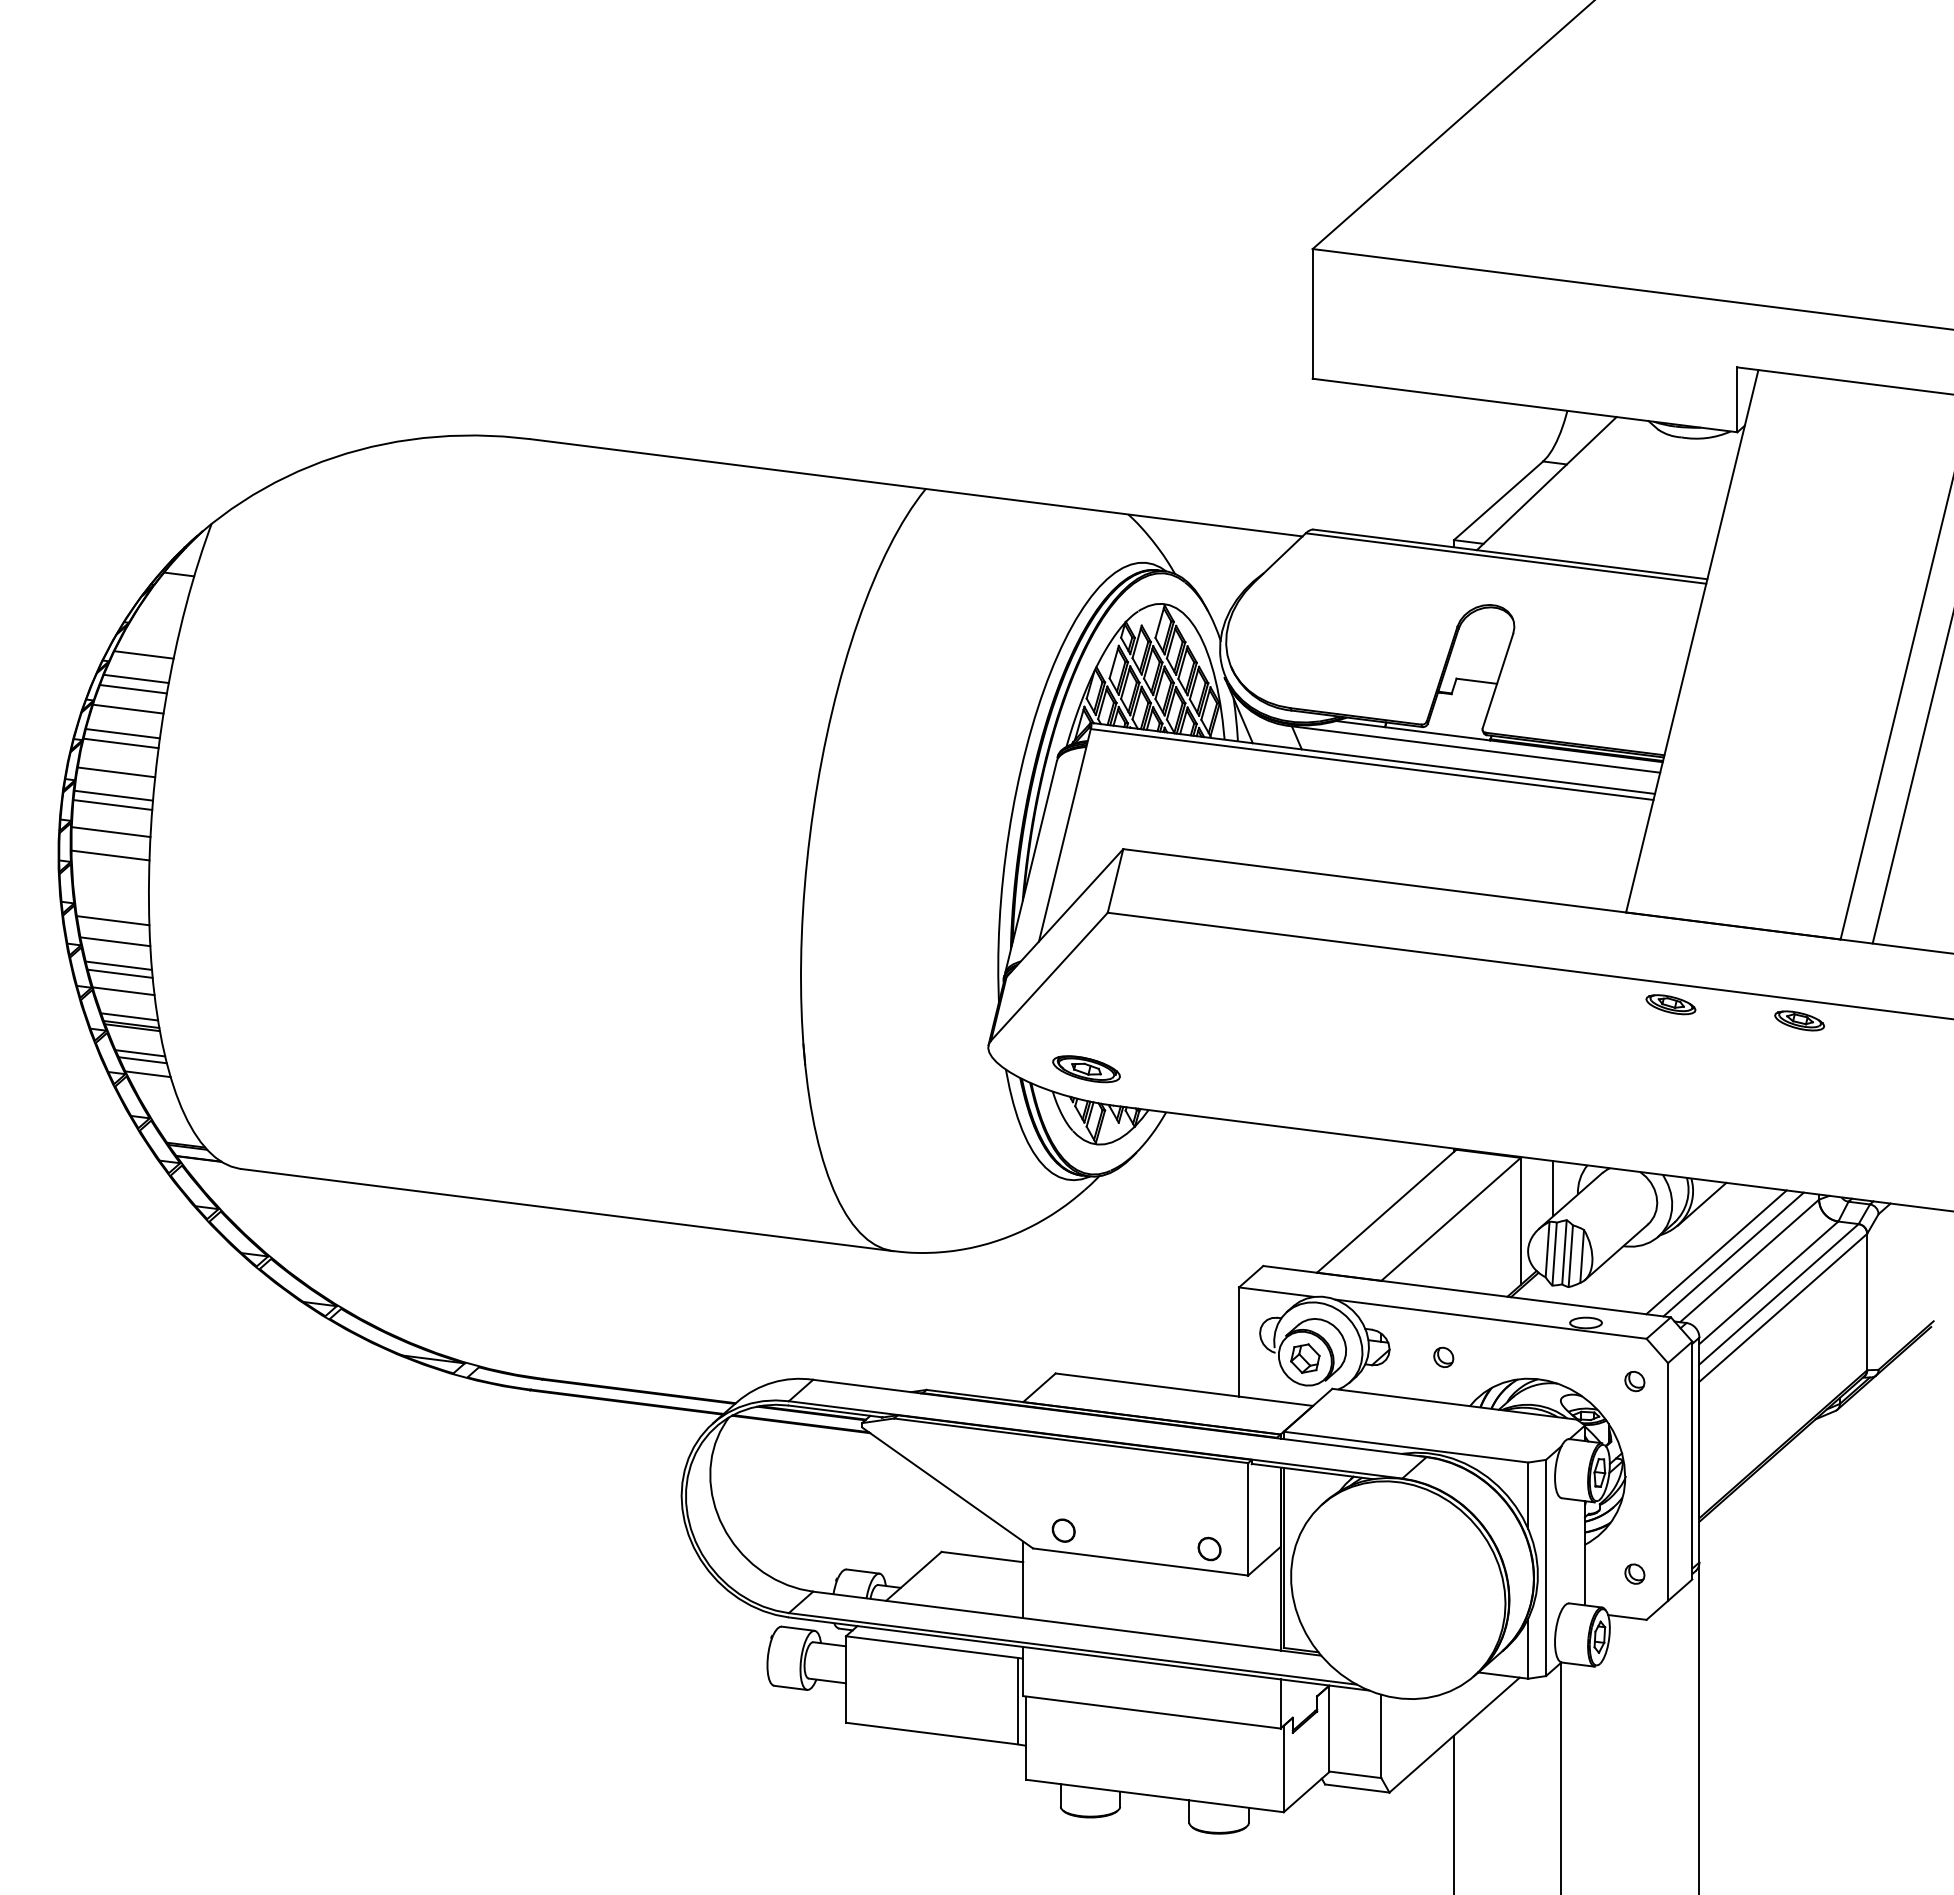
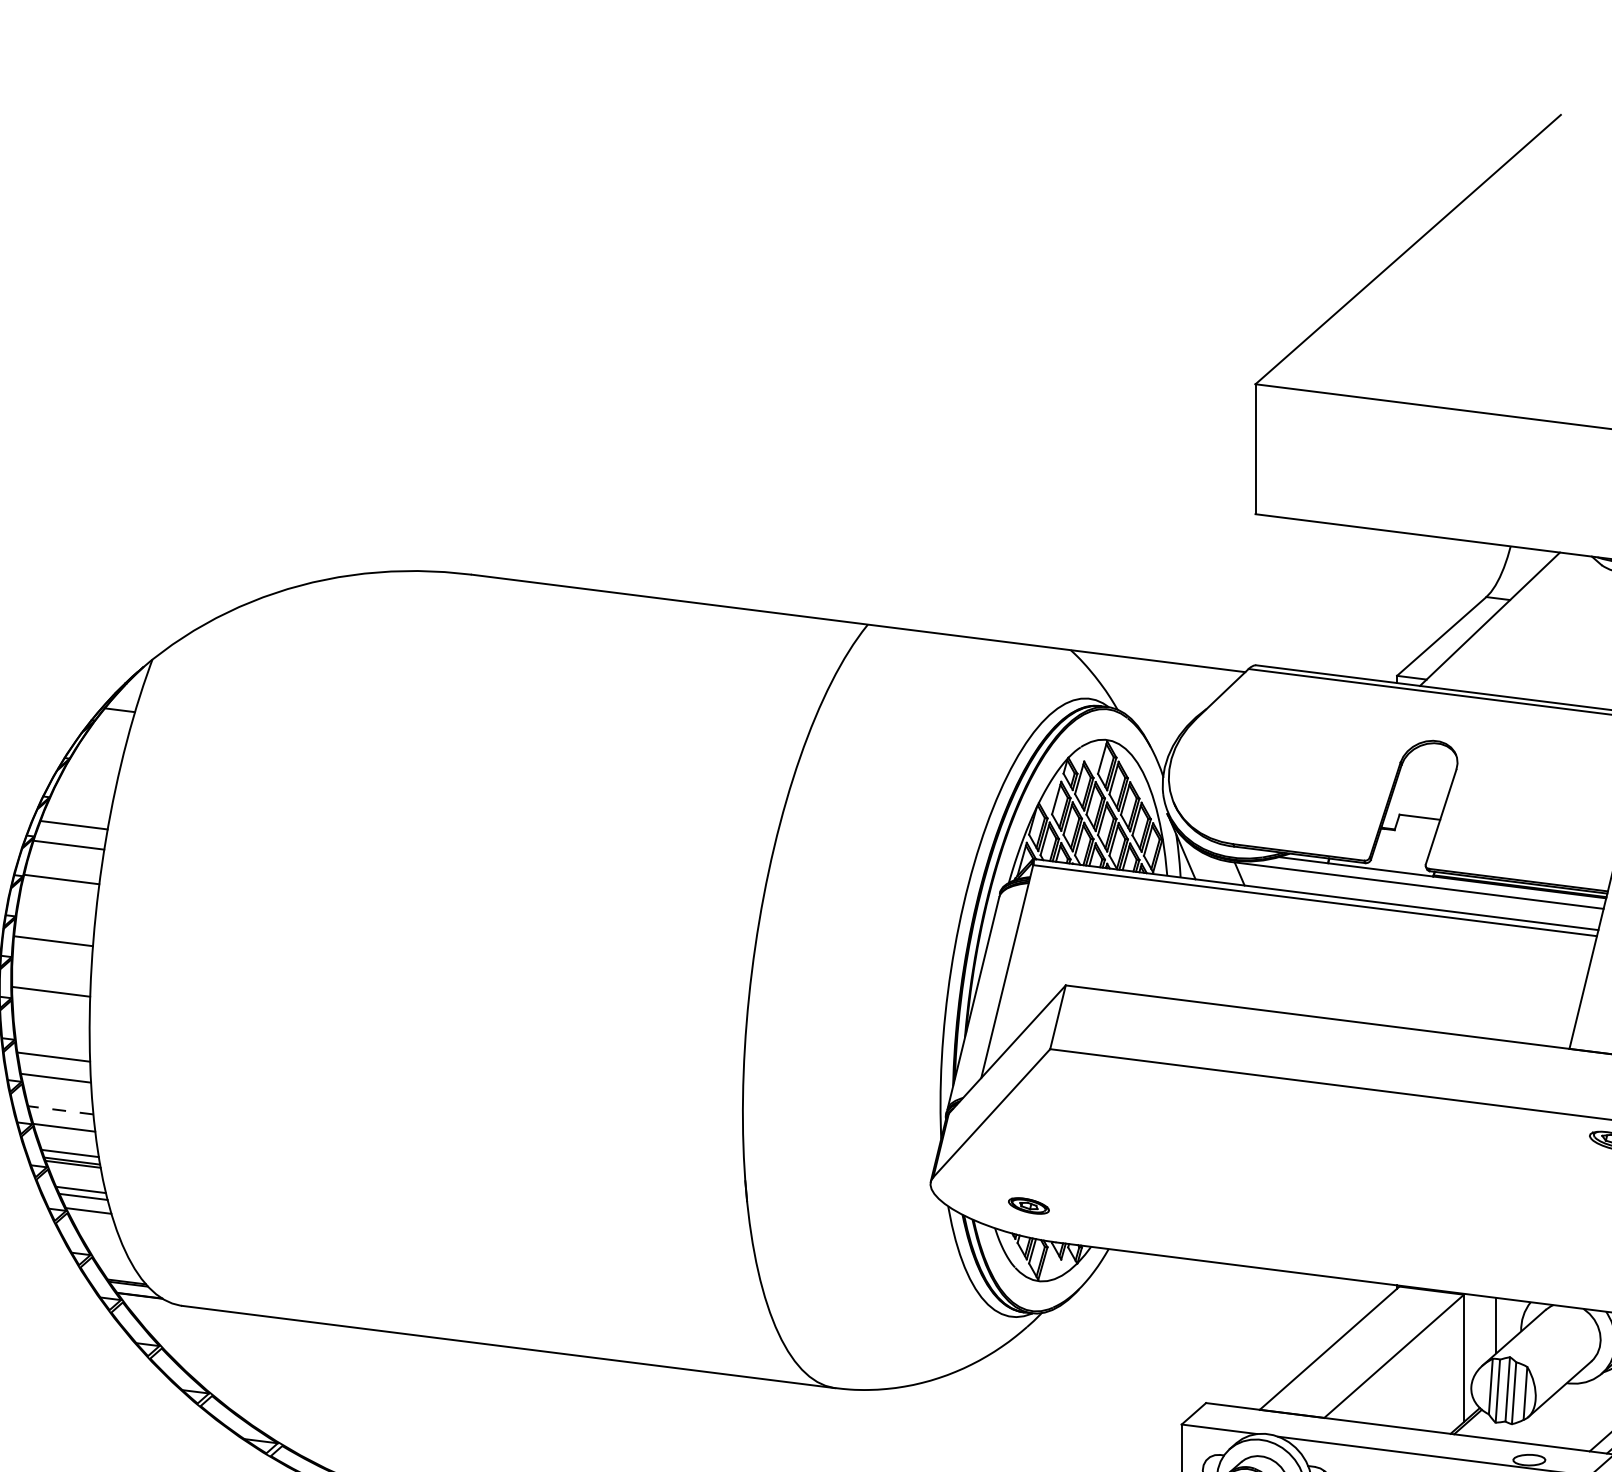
line: (143, 654) -> (84, 790), removed
line: (135, 678) -> (76, 814), removed
line: (122, 733) -> (63, 869), removed
line: (116, 772) -> (57, 908), removed
line: (113, 795) -> (54, 931), removed
line: (110, 832) -> (51, 968), removed
line: (118, 965) -> (59, 1102), removed
line: (120, 973) -> (61, 1110), solid -> dashed
part: (1086, 1069) -> (1028, 1206), size x0.6

